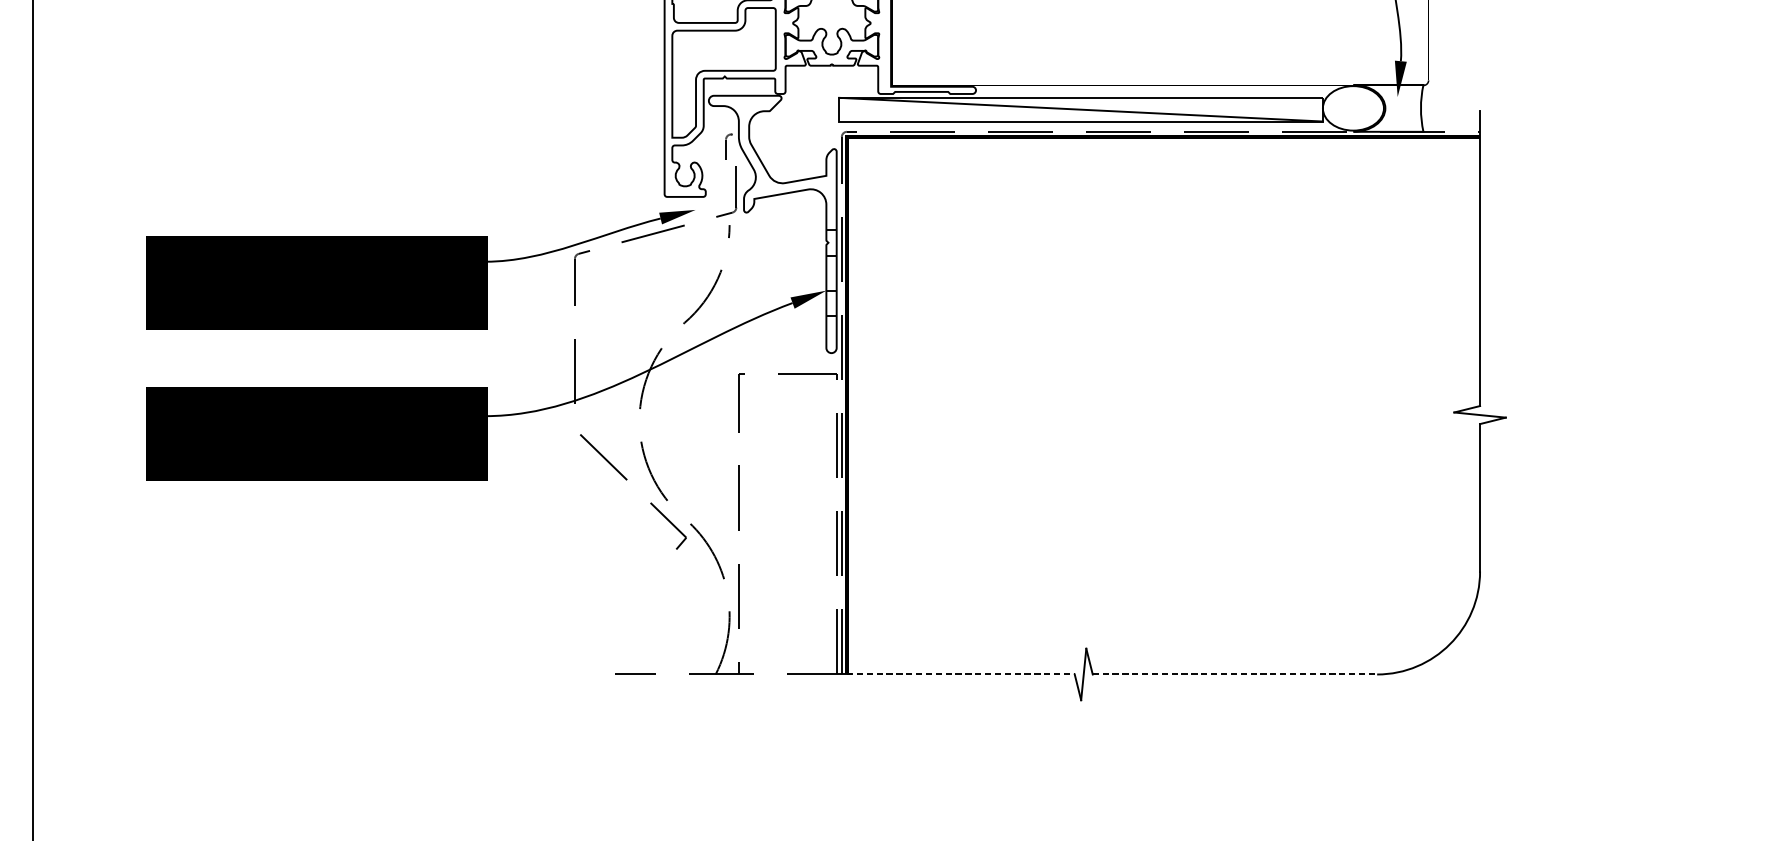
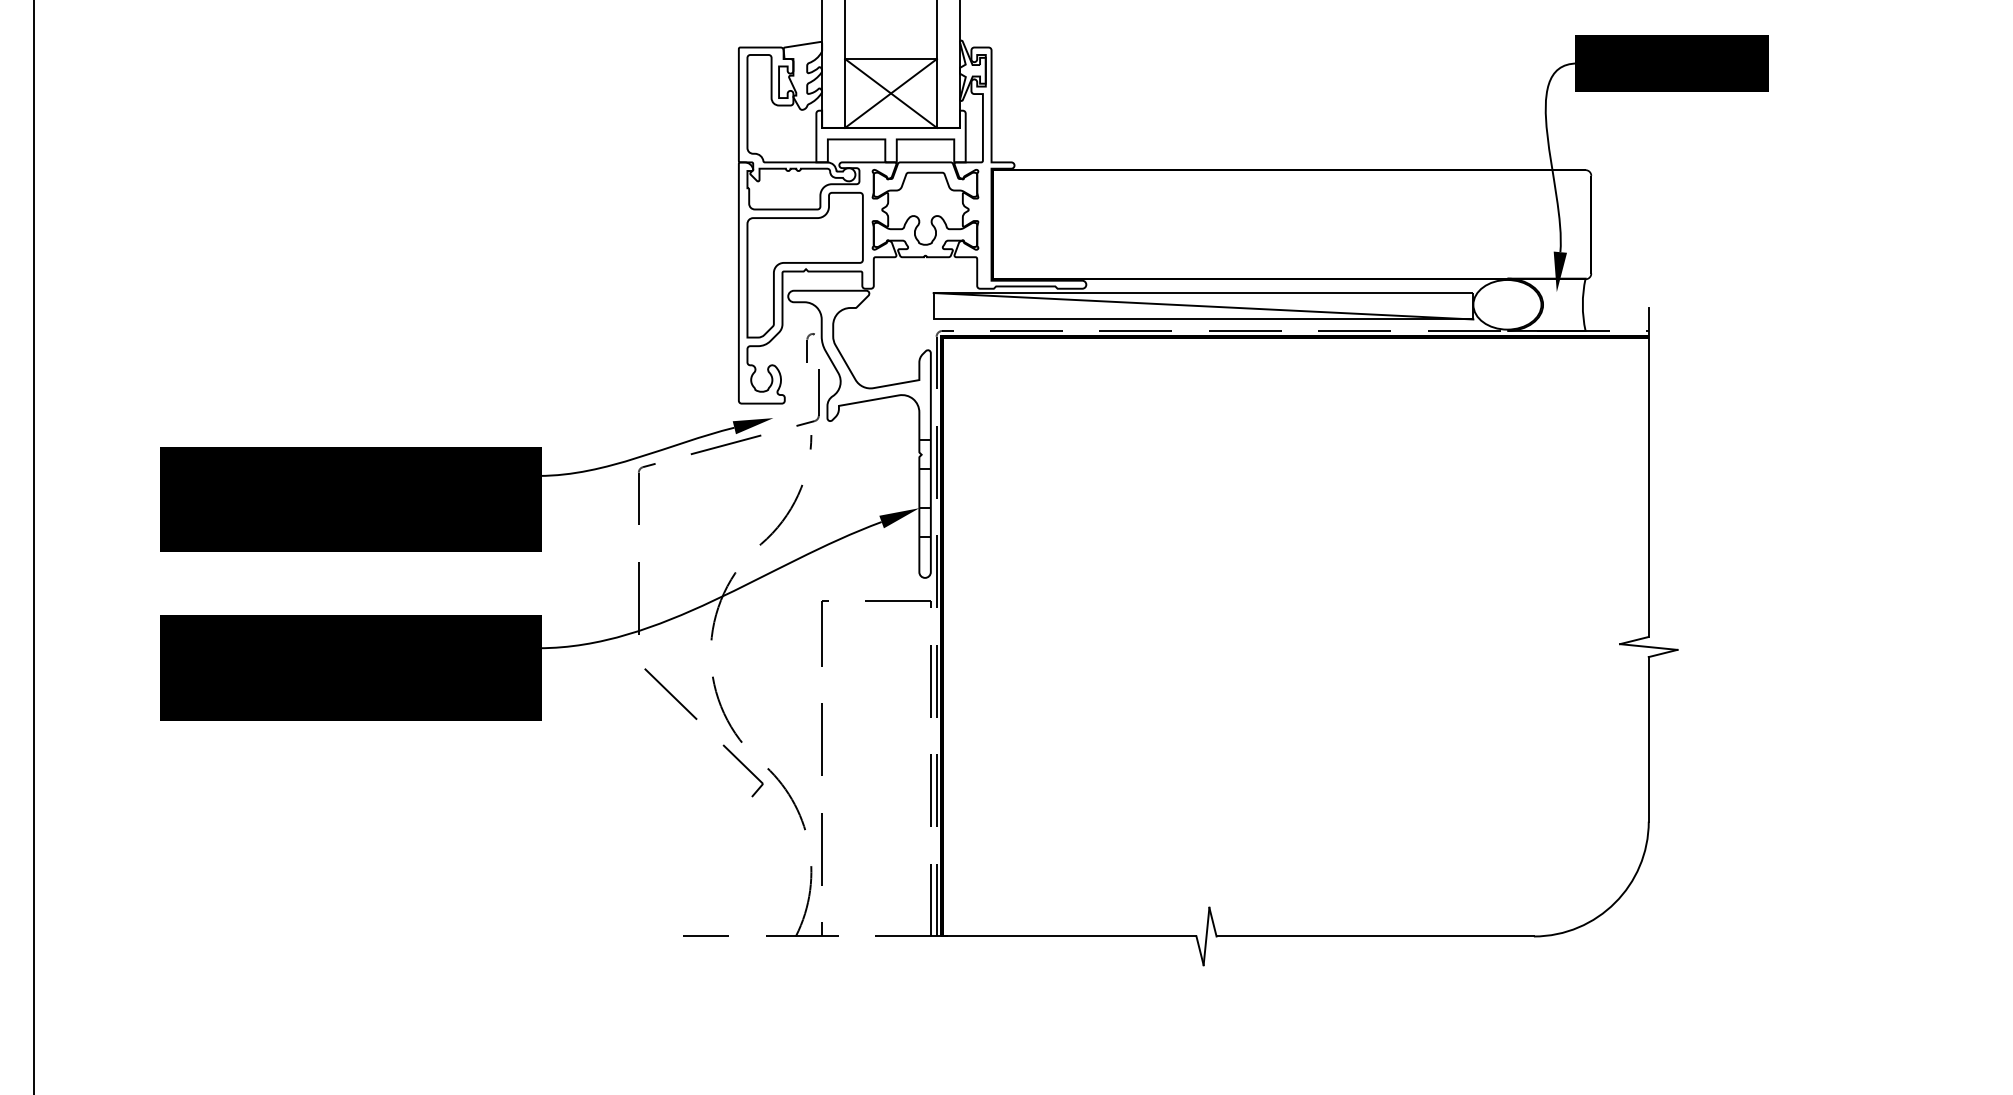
line: (960, 674) -> (1069, 936), dashed -> solid
line: (1235, 674) -> (1375, 936), dashed -> solid

